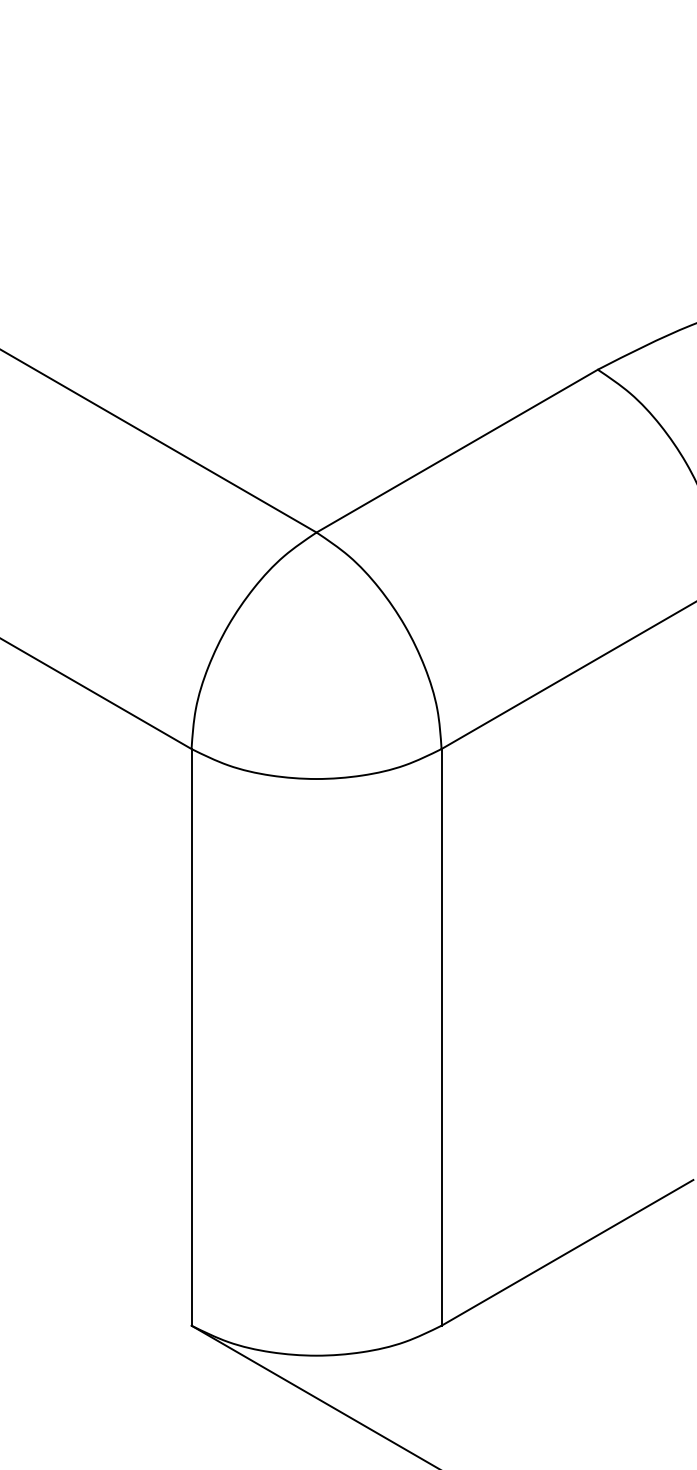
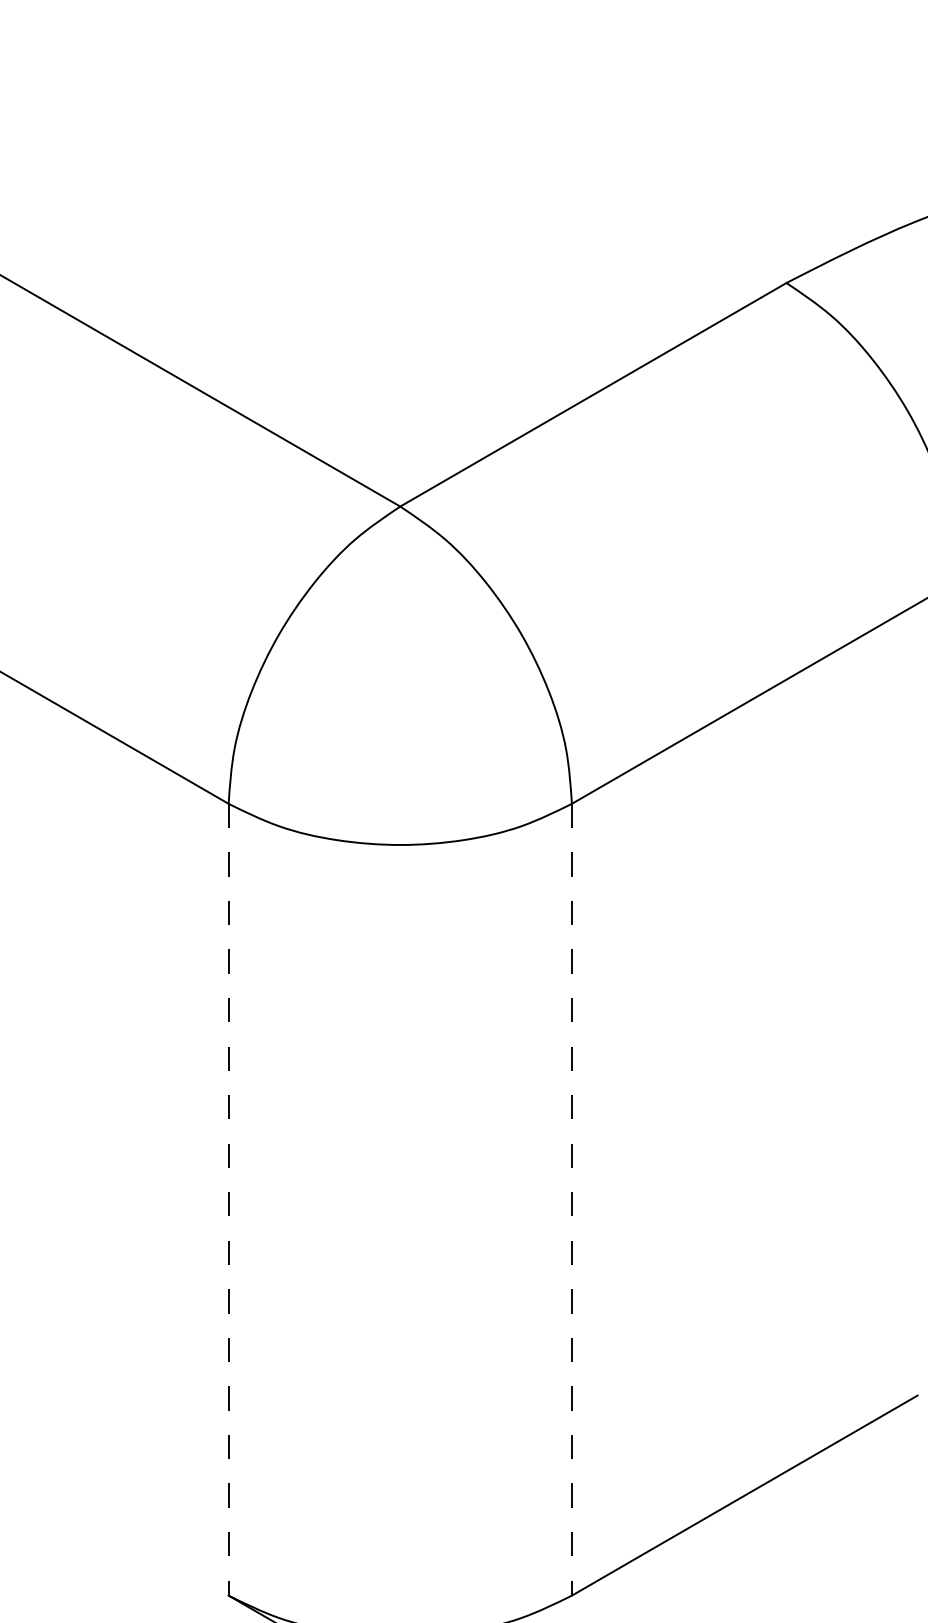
line: (191, 1037) -> (228, 1199), solid -> dashed
line: (441, 1037) -> (571, 1199), solid -> dashed

